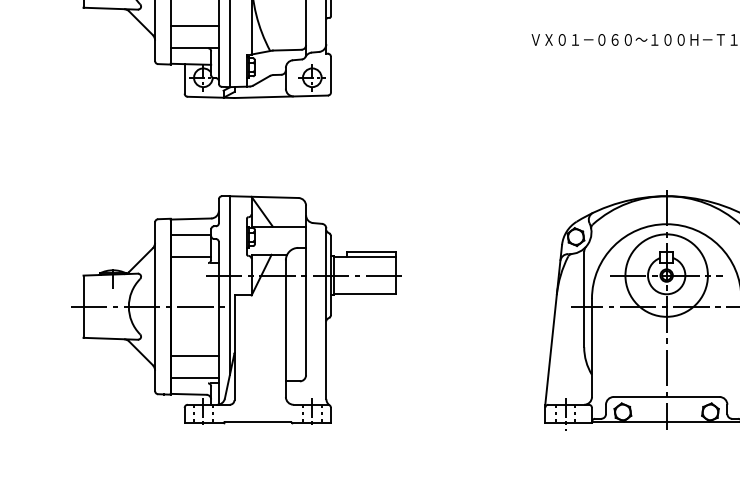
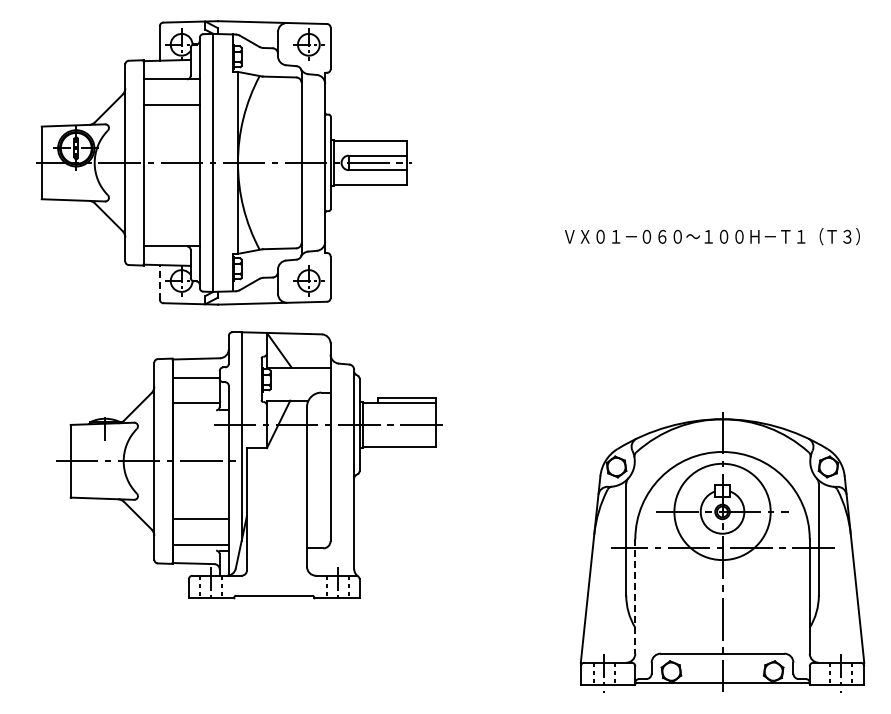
line: (194, 25) -> (171, 220), removed
line: (184, 78) -> (159, 281), solid -> dashed
part: (236, 310) -> (249, 465), moved
line: (592, 348) -> (635, 596), solid -> dashed

